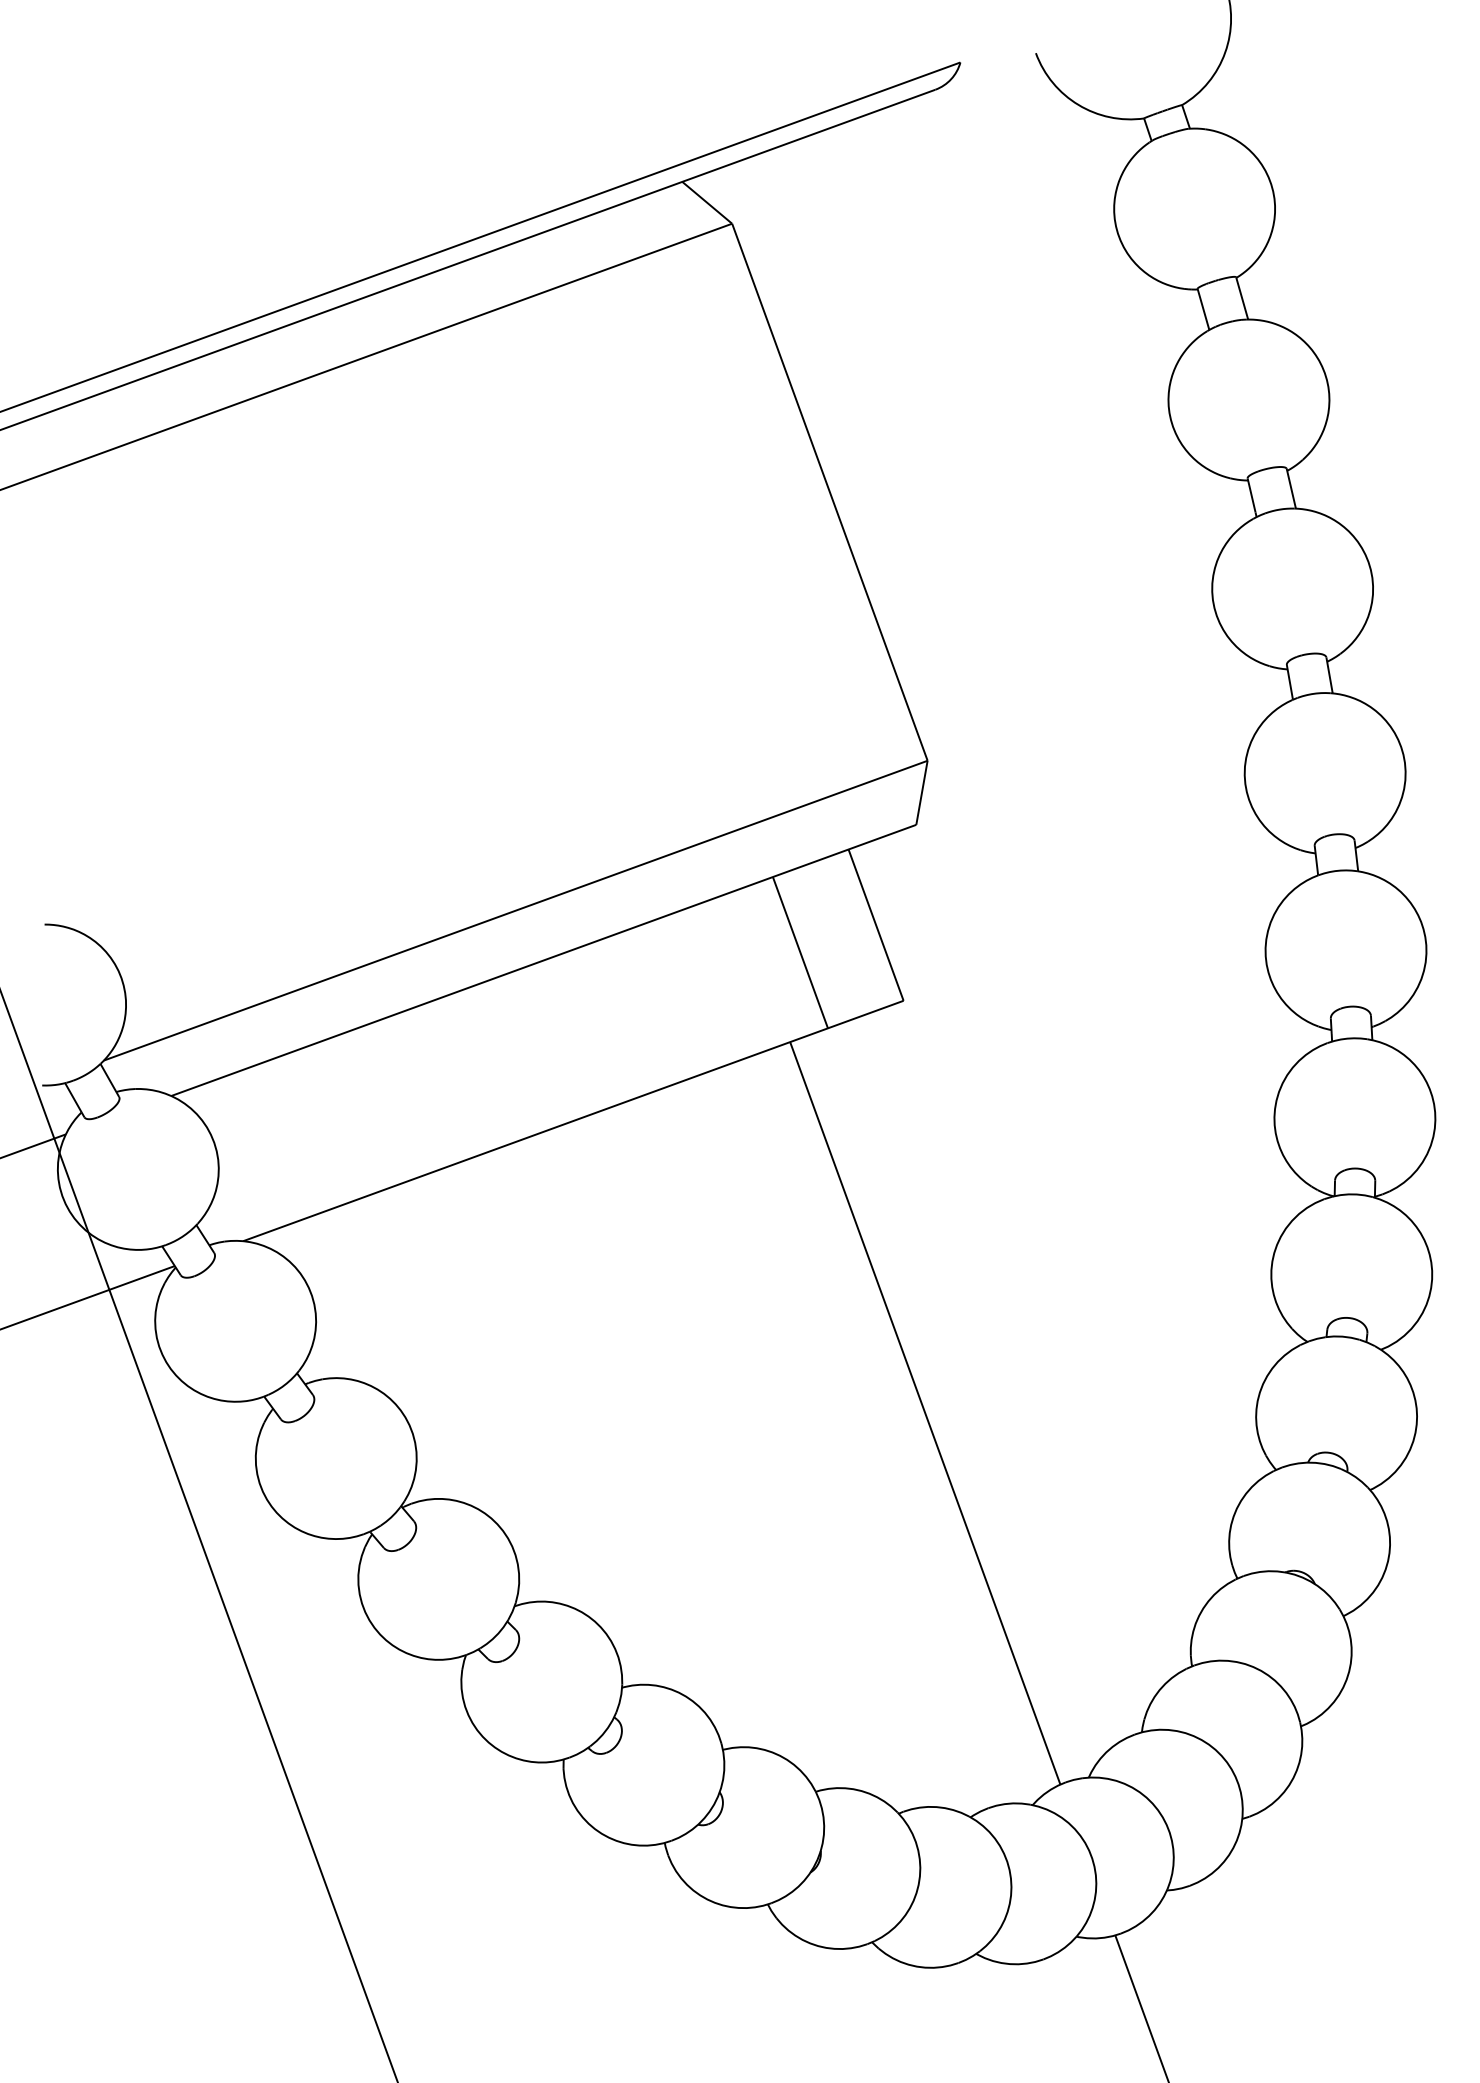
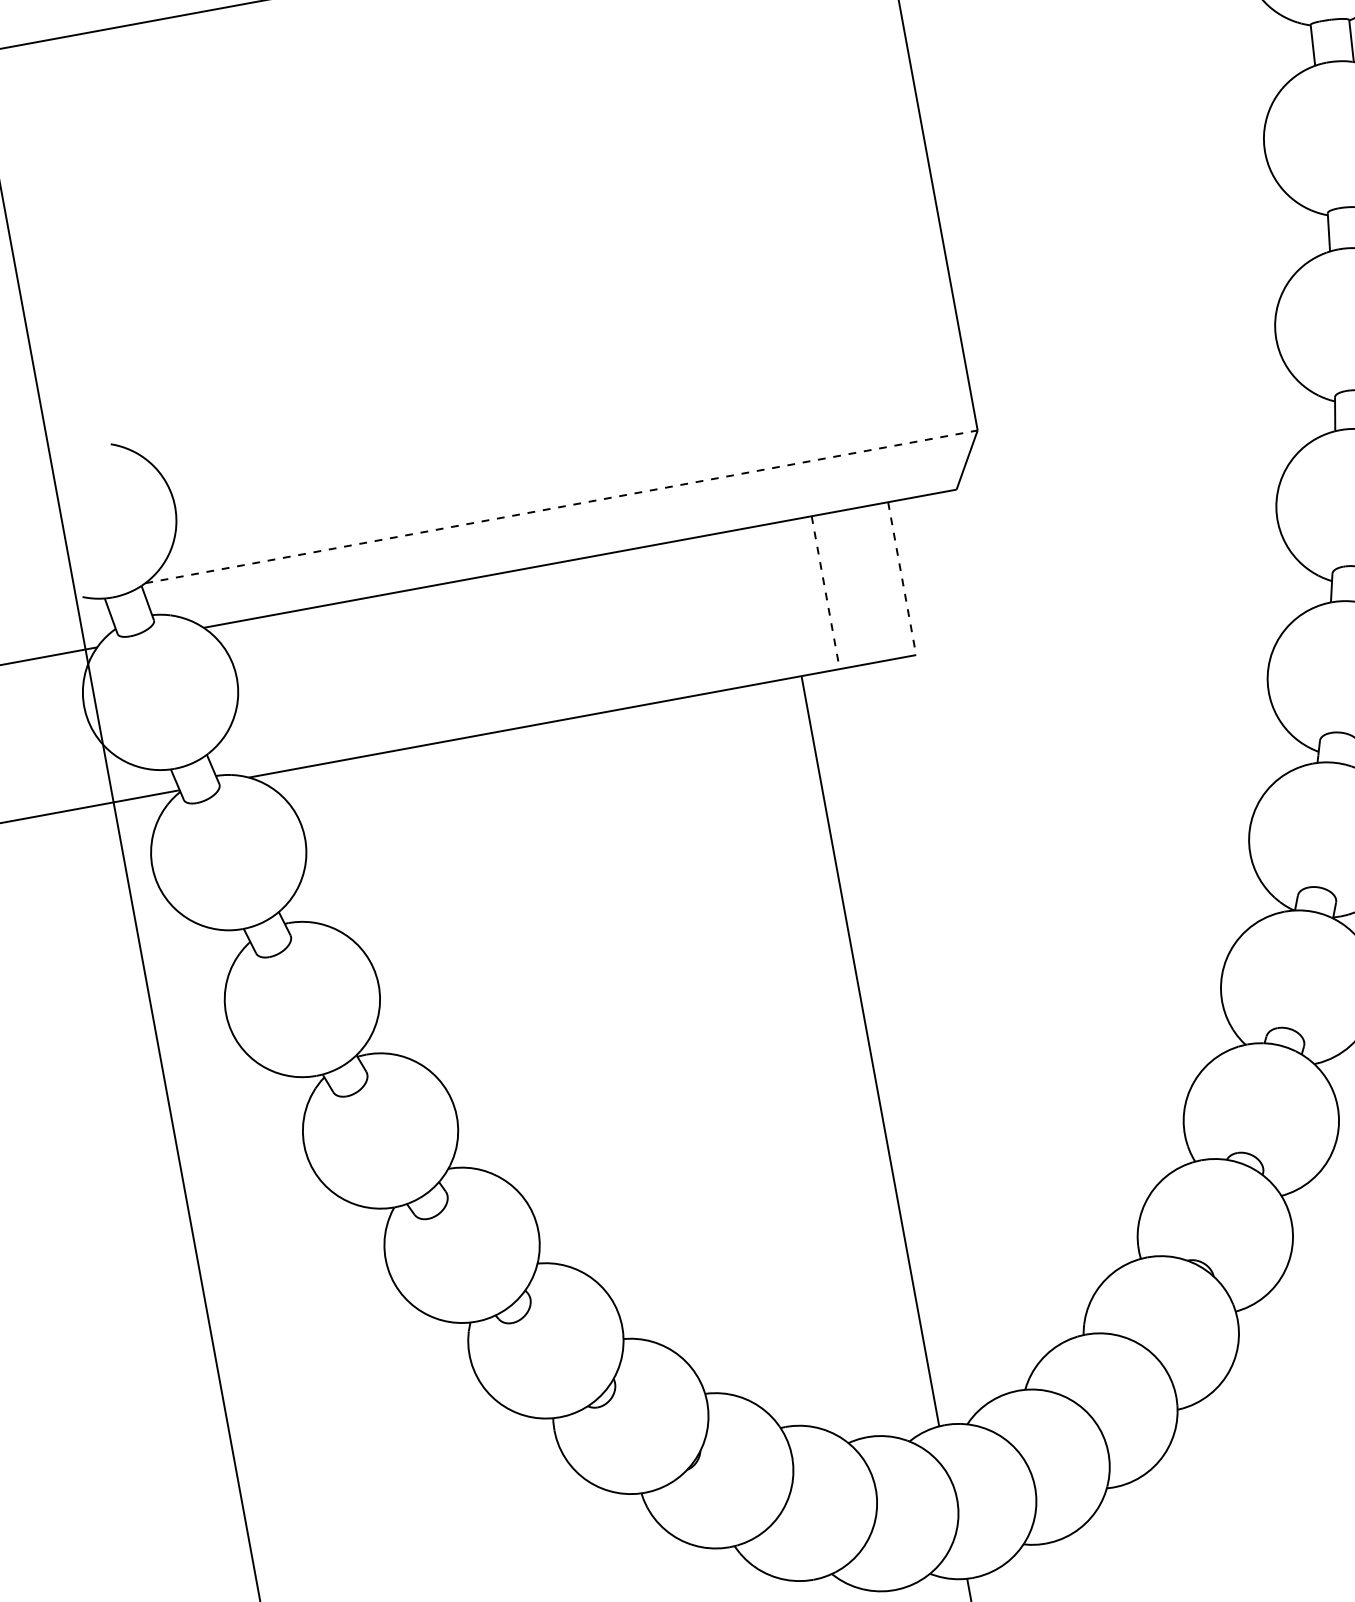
line: (516, 910) -> (562, 506), solid -> dashed
line: (876, 925) -> (902, 579), solid -> dashed
line: (800, 952) -> (825, 592), solid -> dashed

